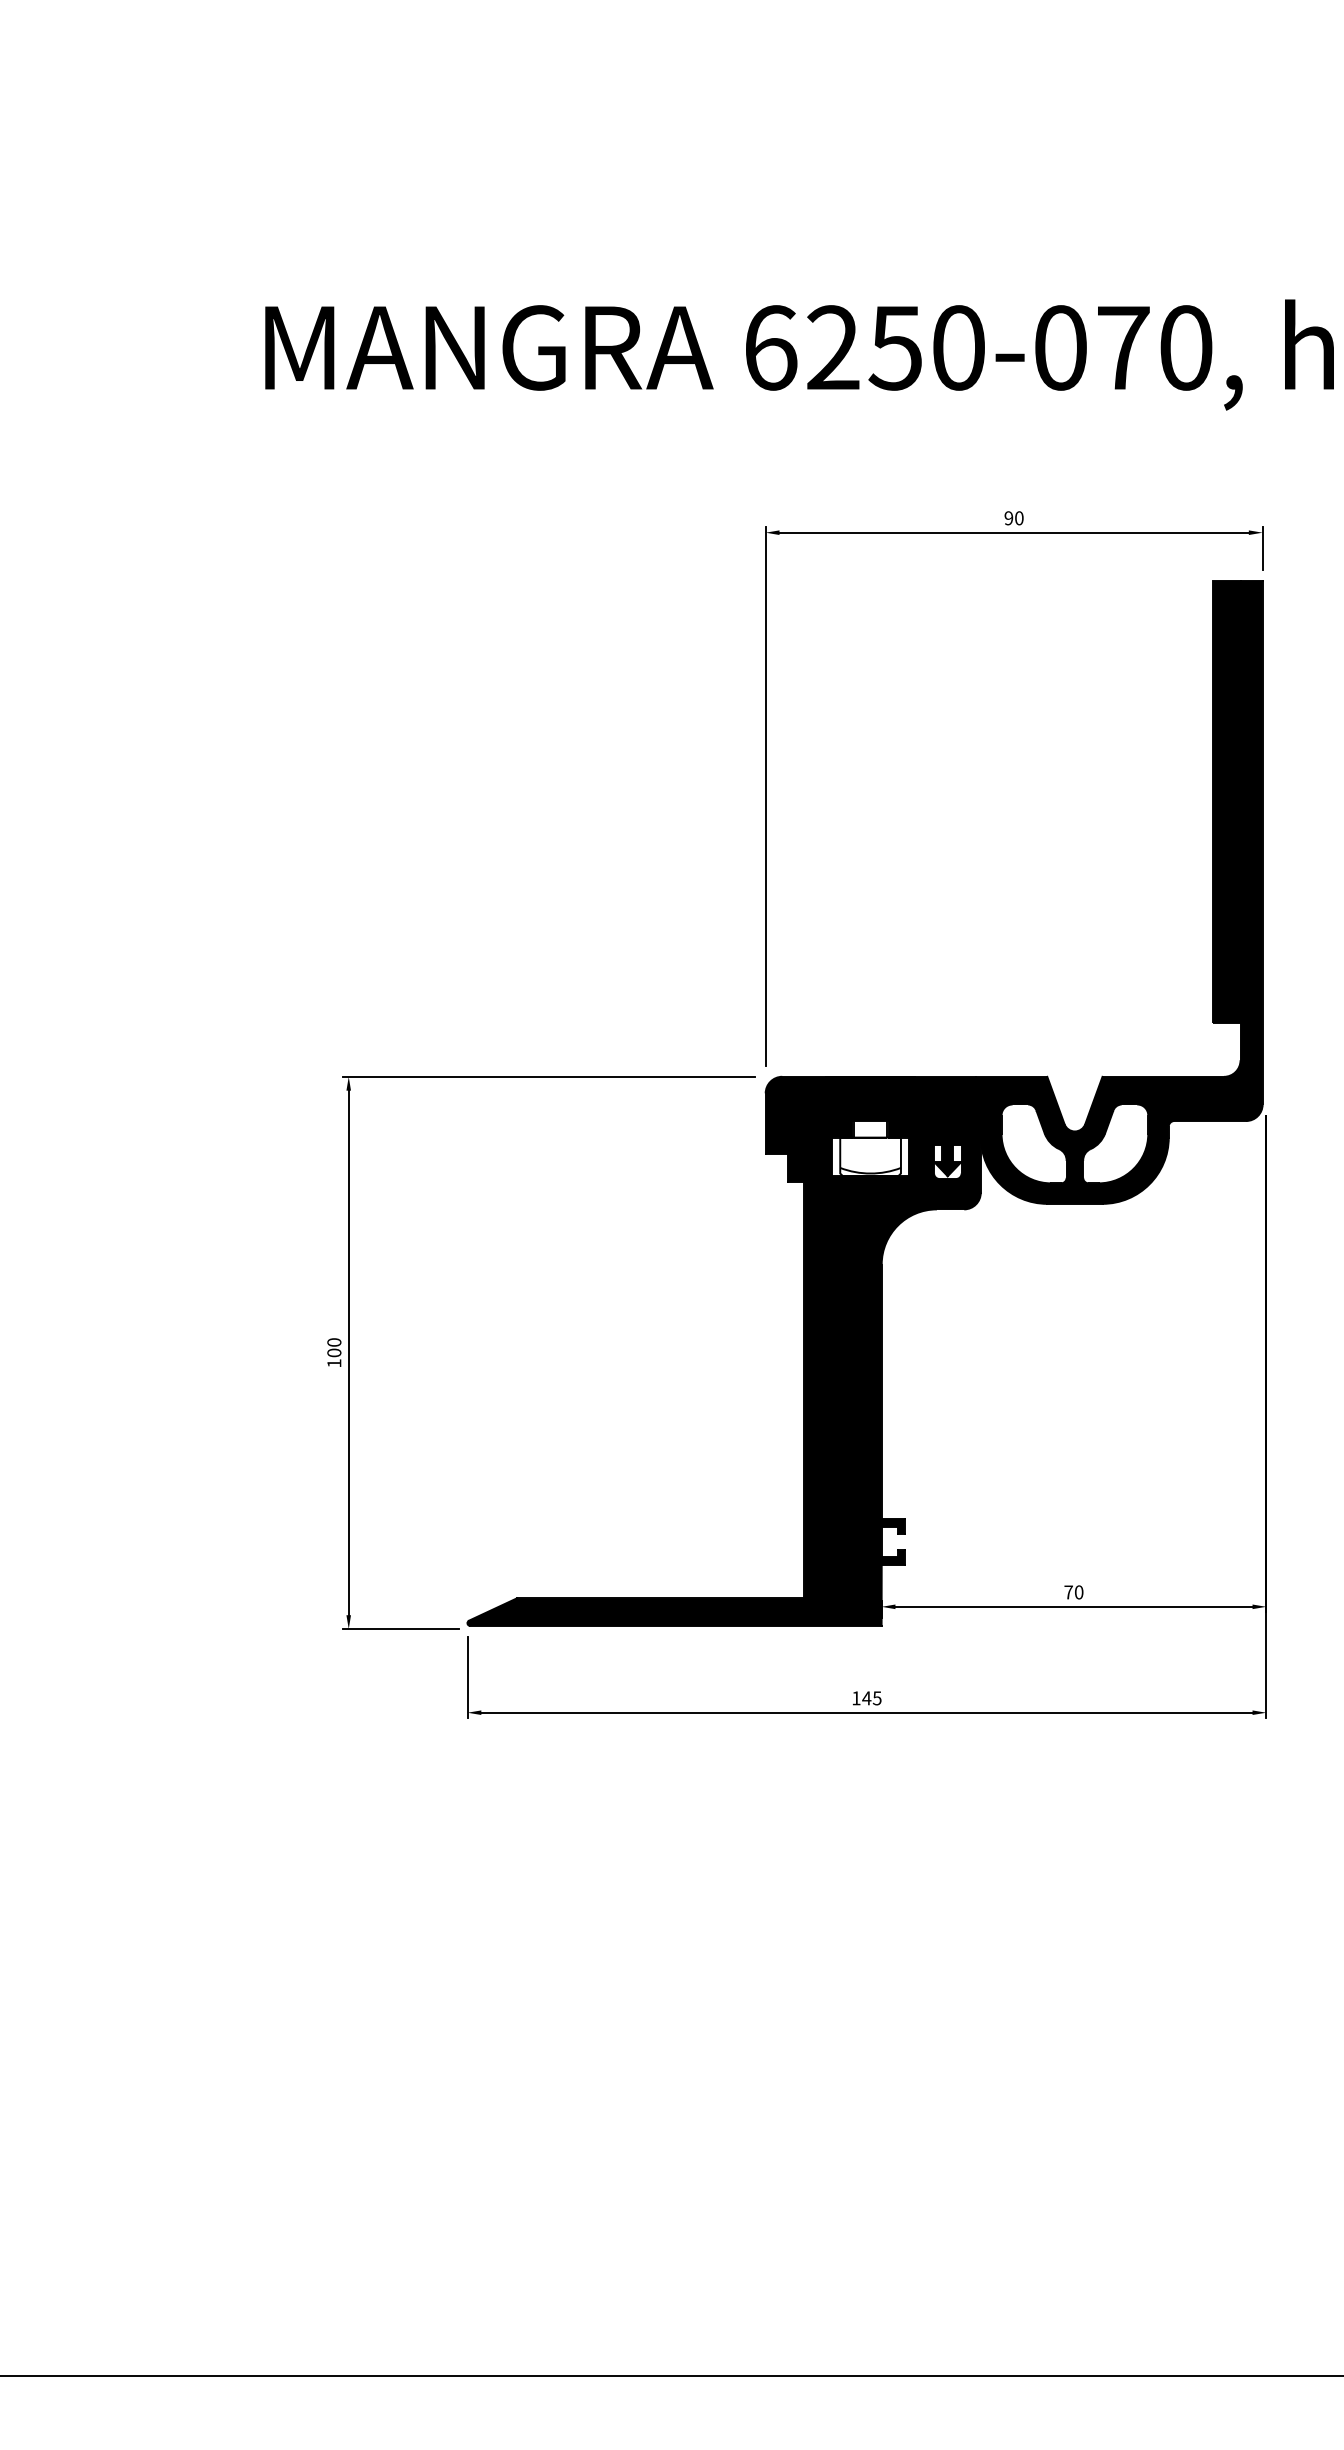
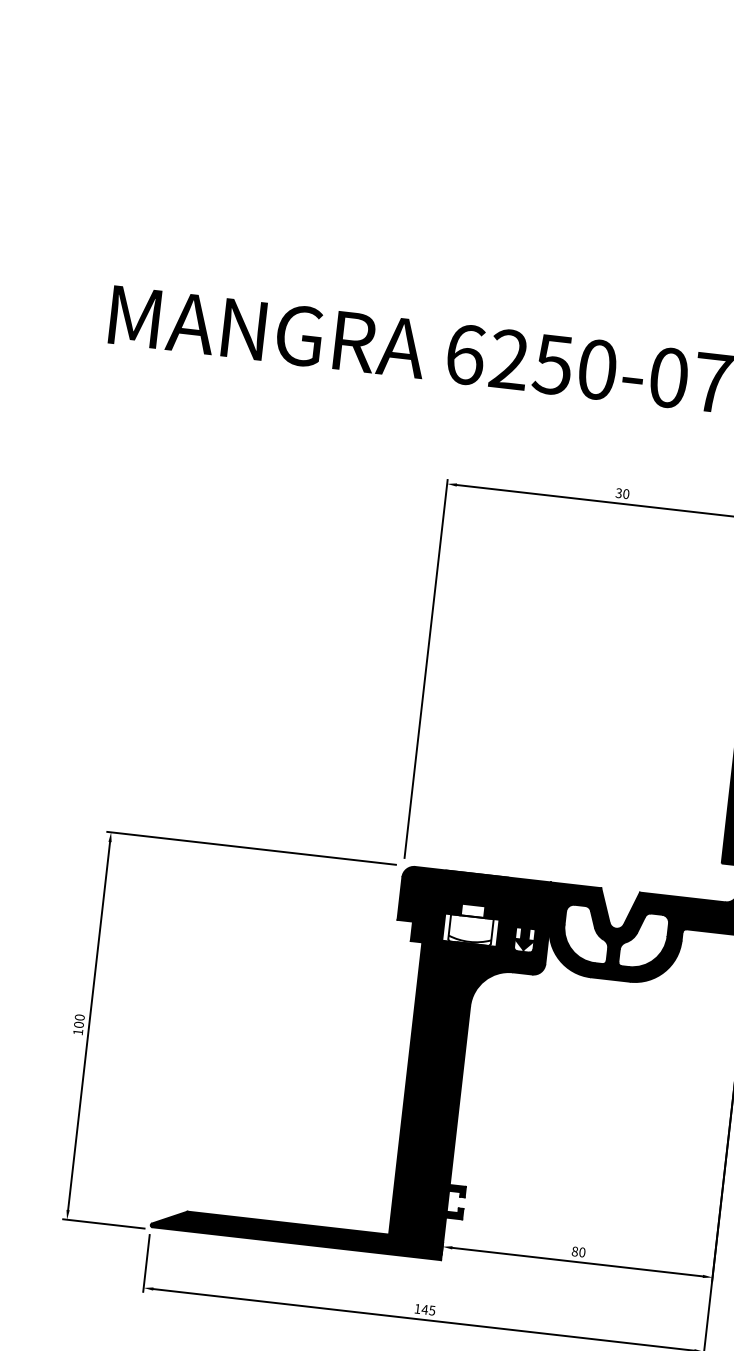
text: (1008, 518) -> (618, 493), 90 -> 30
text: (1068, 1592) -> (574, 1251), 70 -> 80

